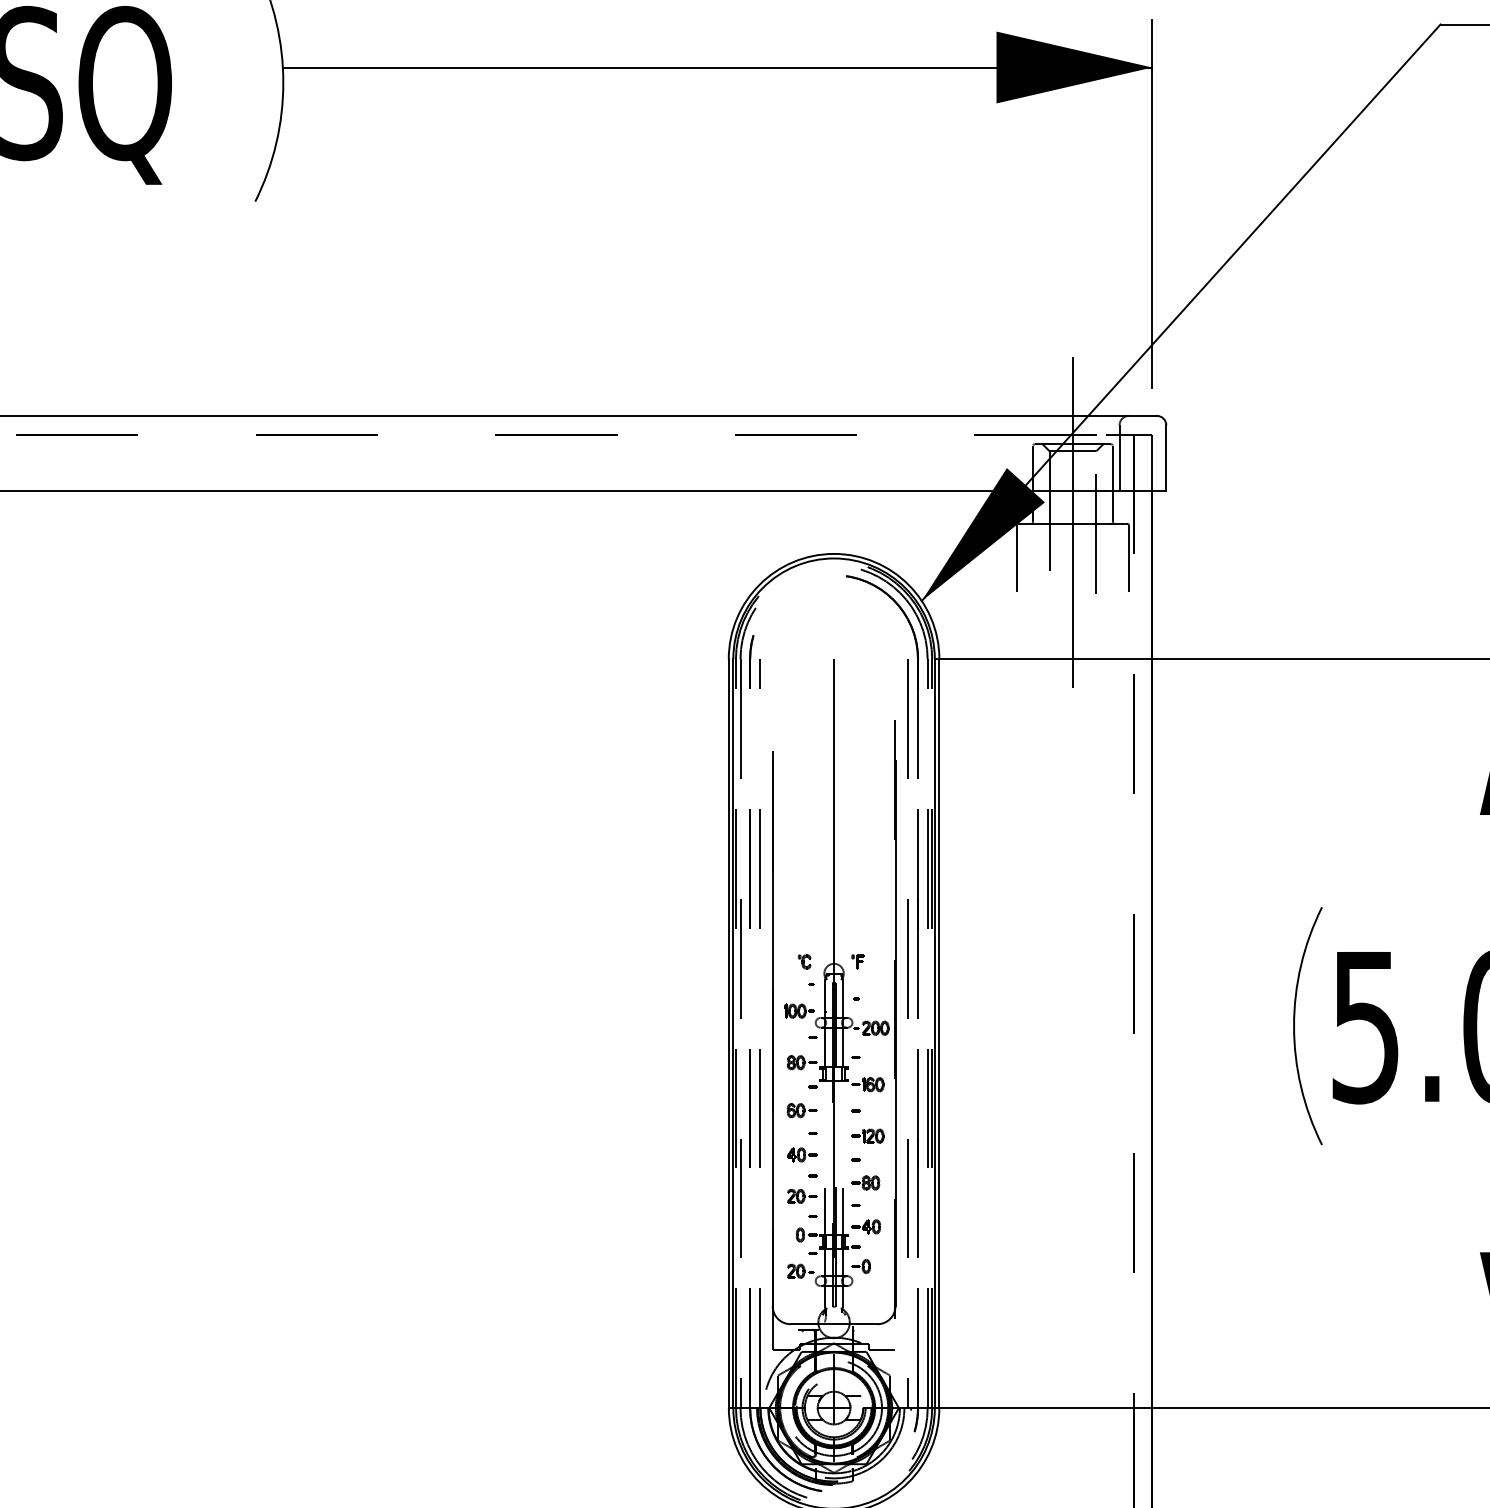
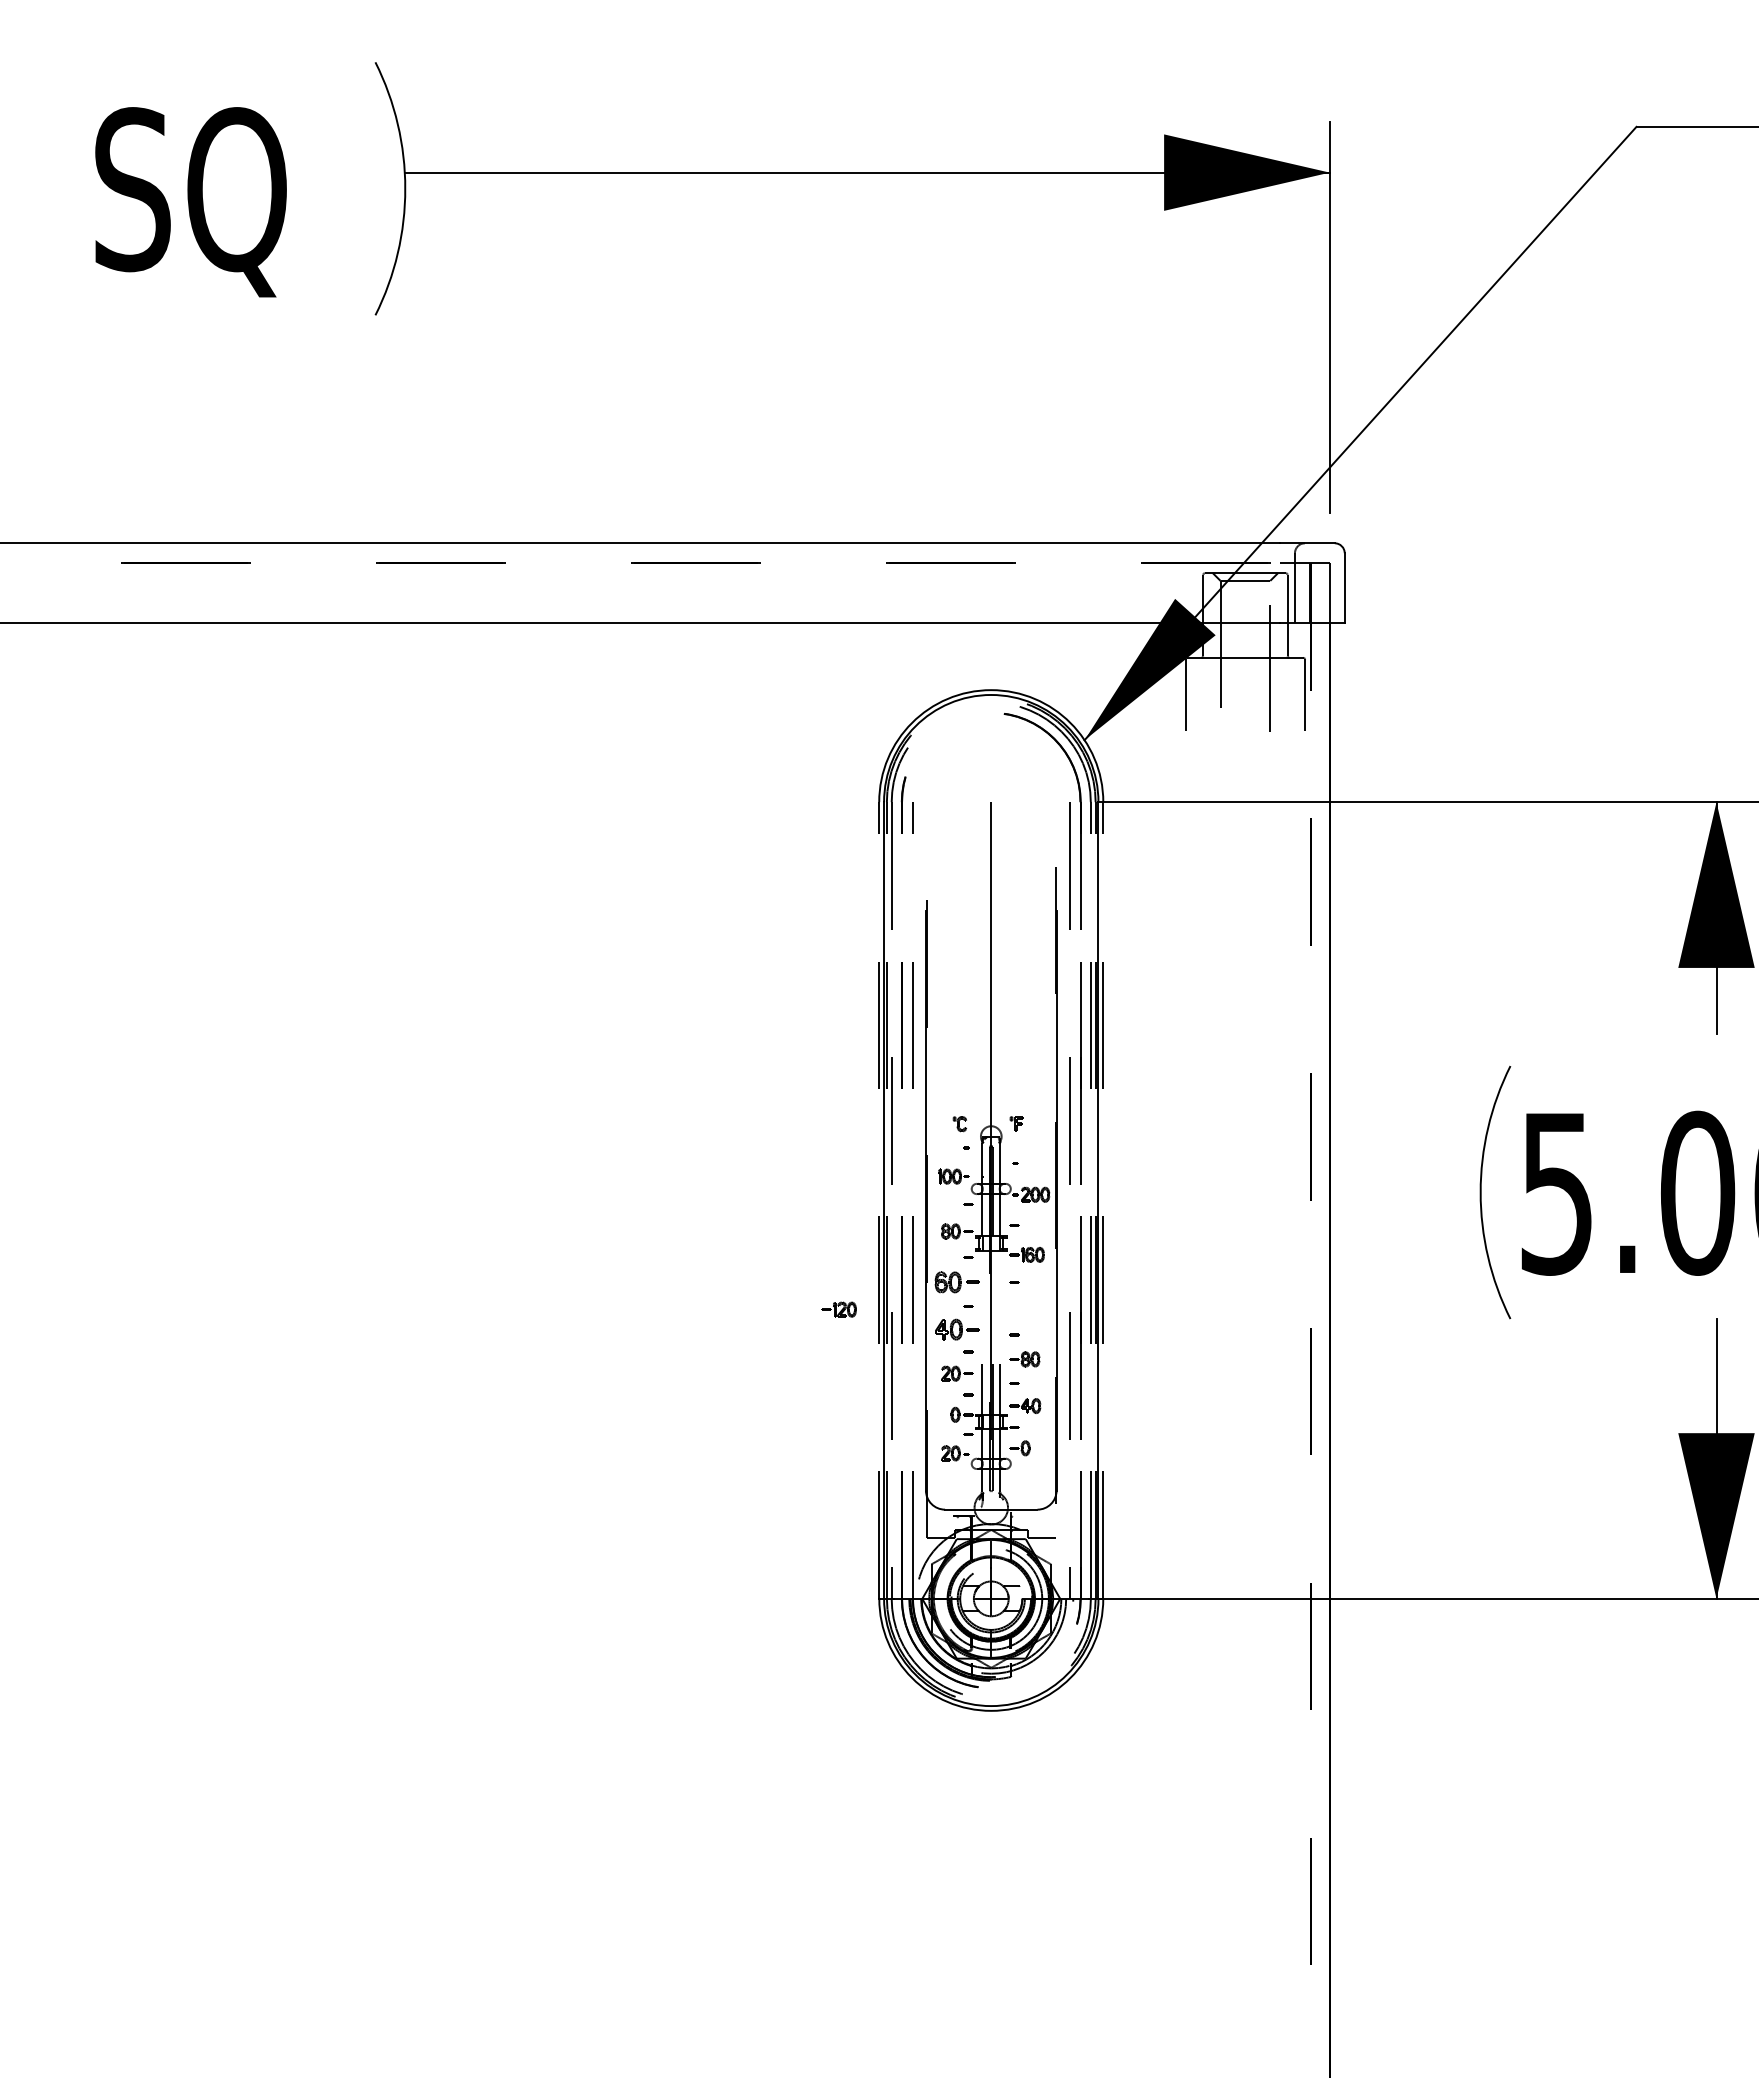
line: (1073, 522) -> (1245, 656), removed
line: (729, 1033) -> (879, 1200), solid -> dashed
line: (939, 1033) -> (1103, 1200), solid -> dashed
part: (802, 1110) -> (957, 1282), size x1.4
part: (867, 1136) -> (838, 1309), moved
part: (802, 1154) -> (957, 1329), size x1.4

